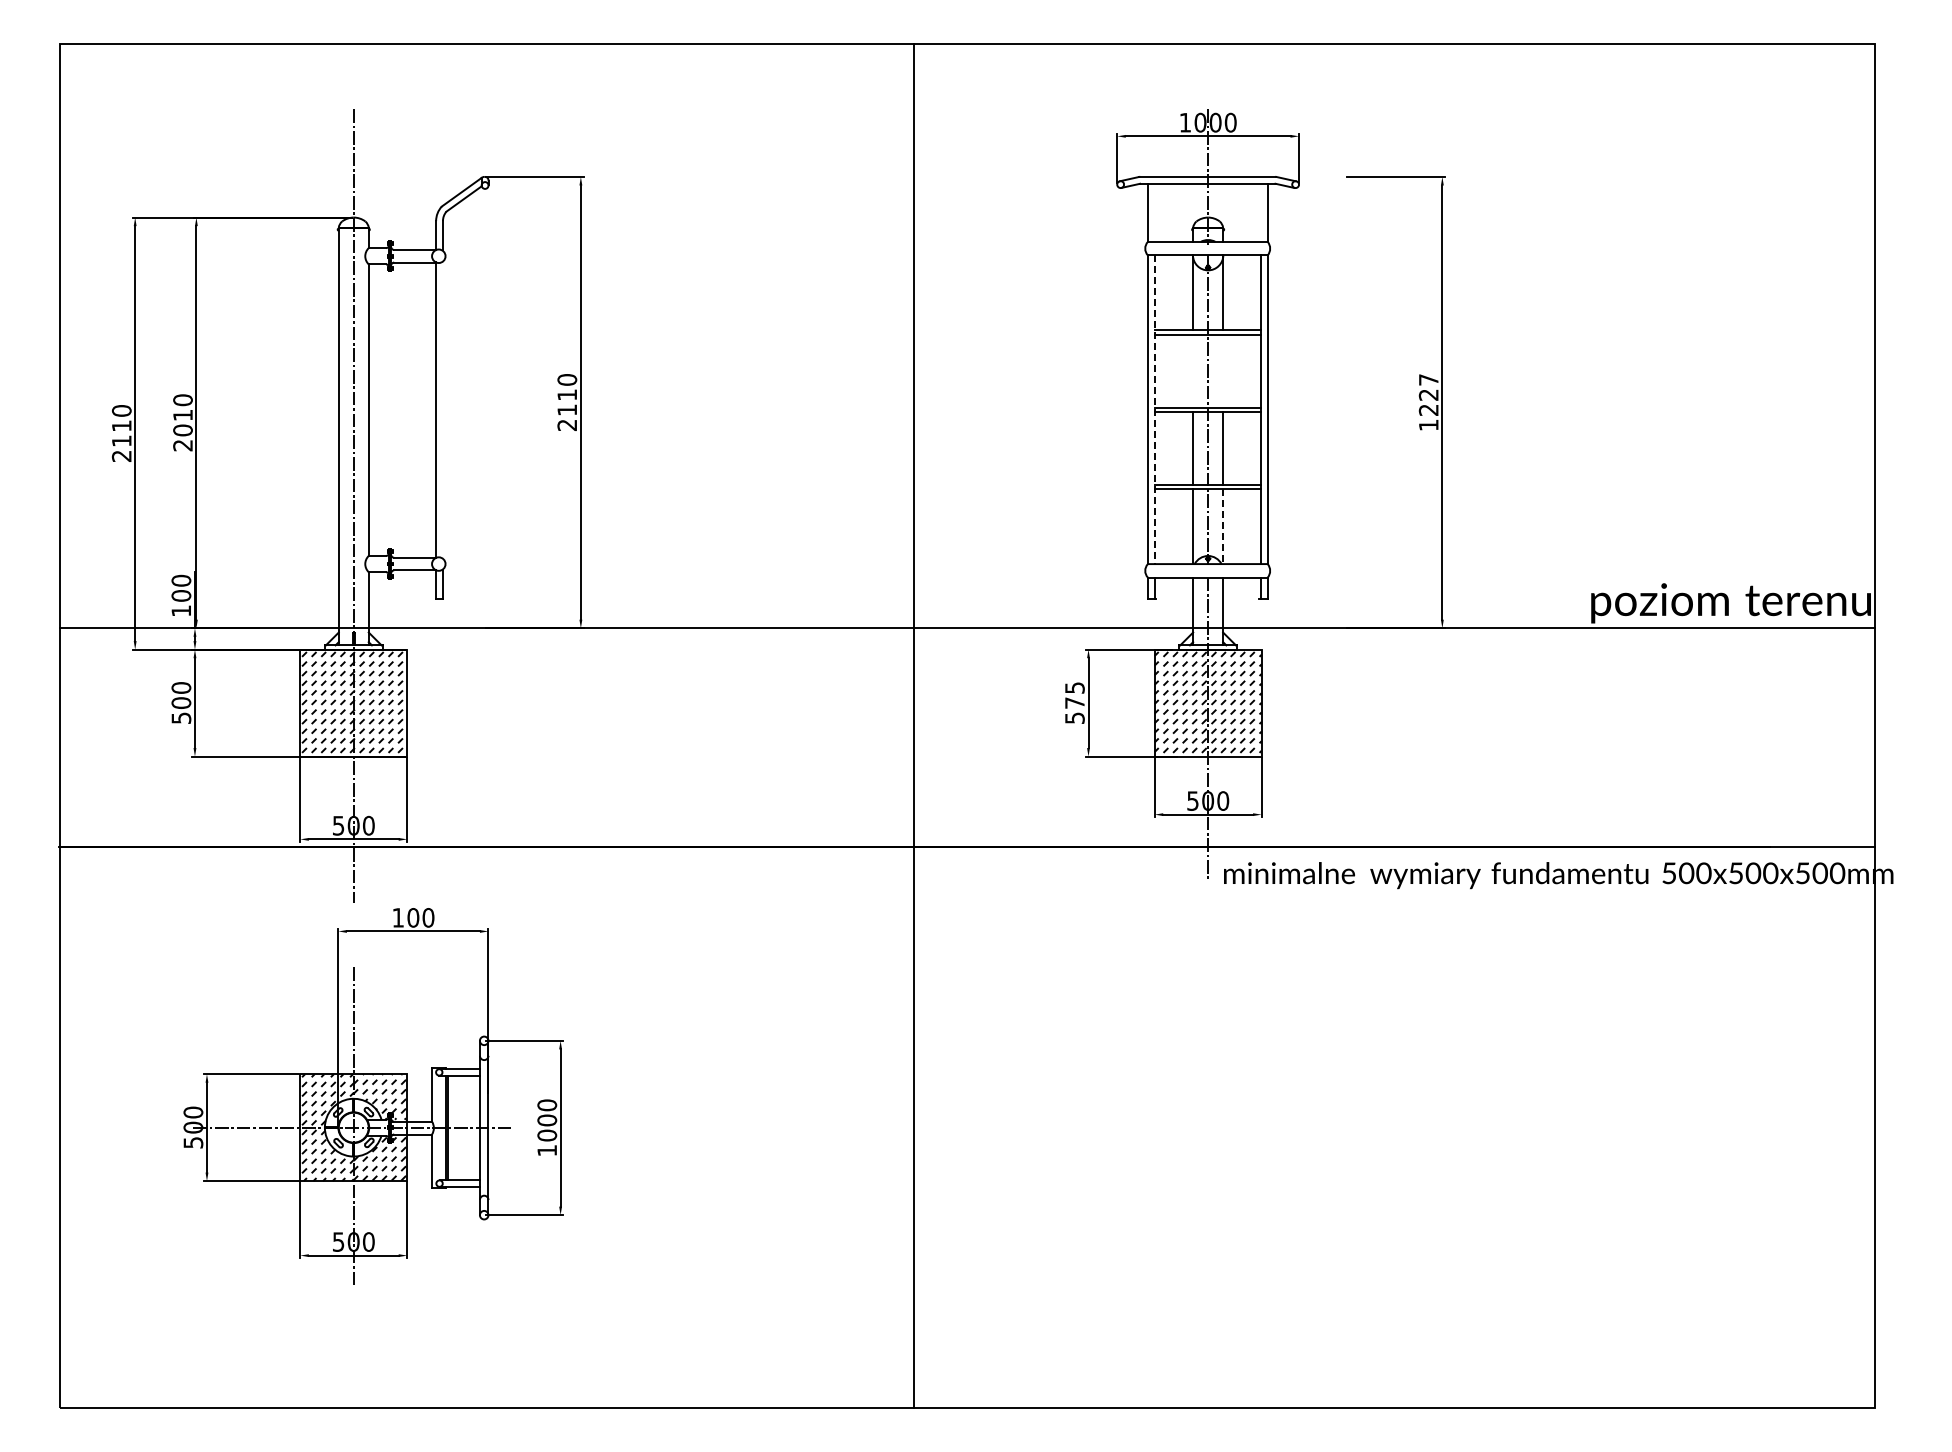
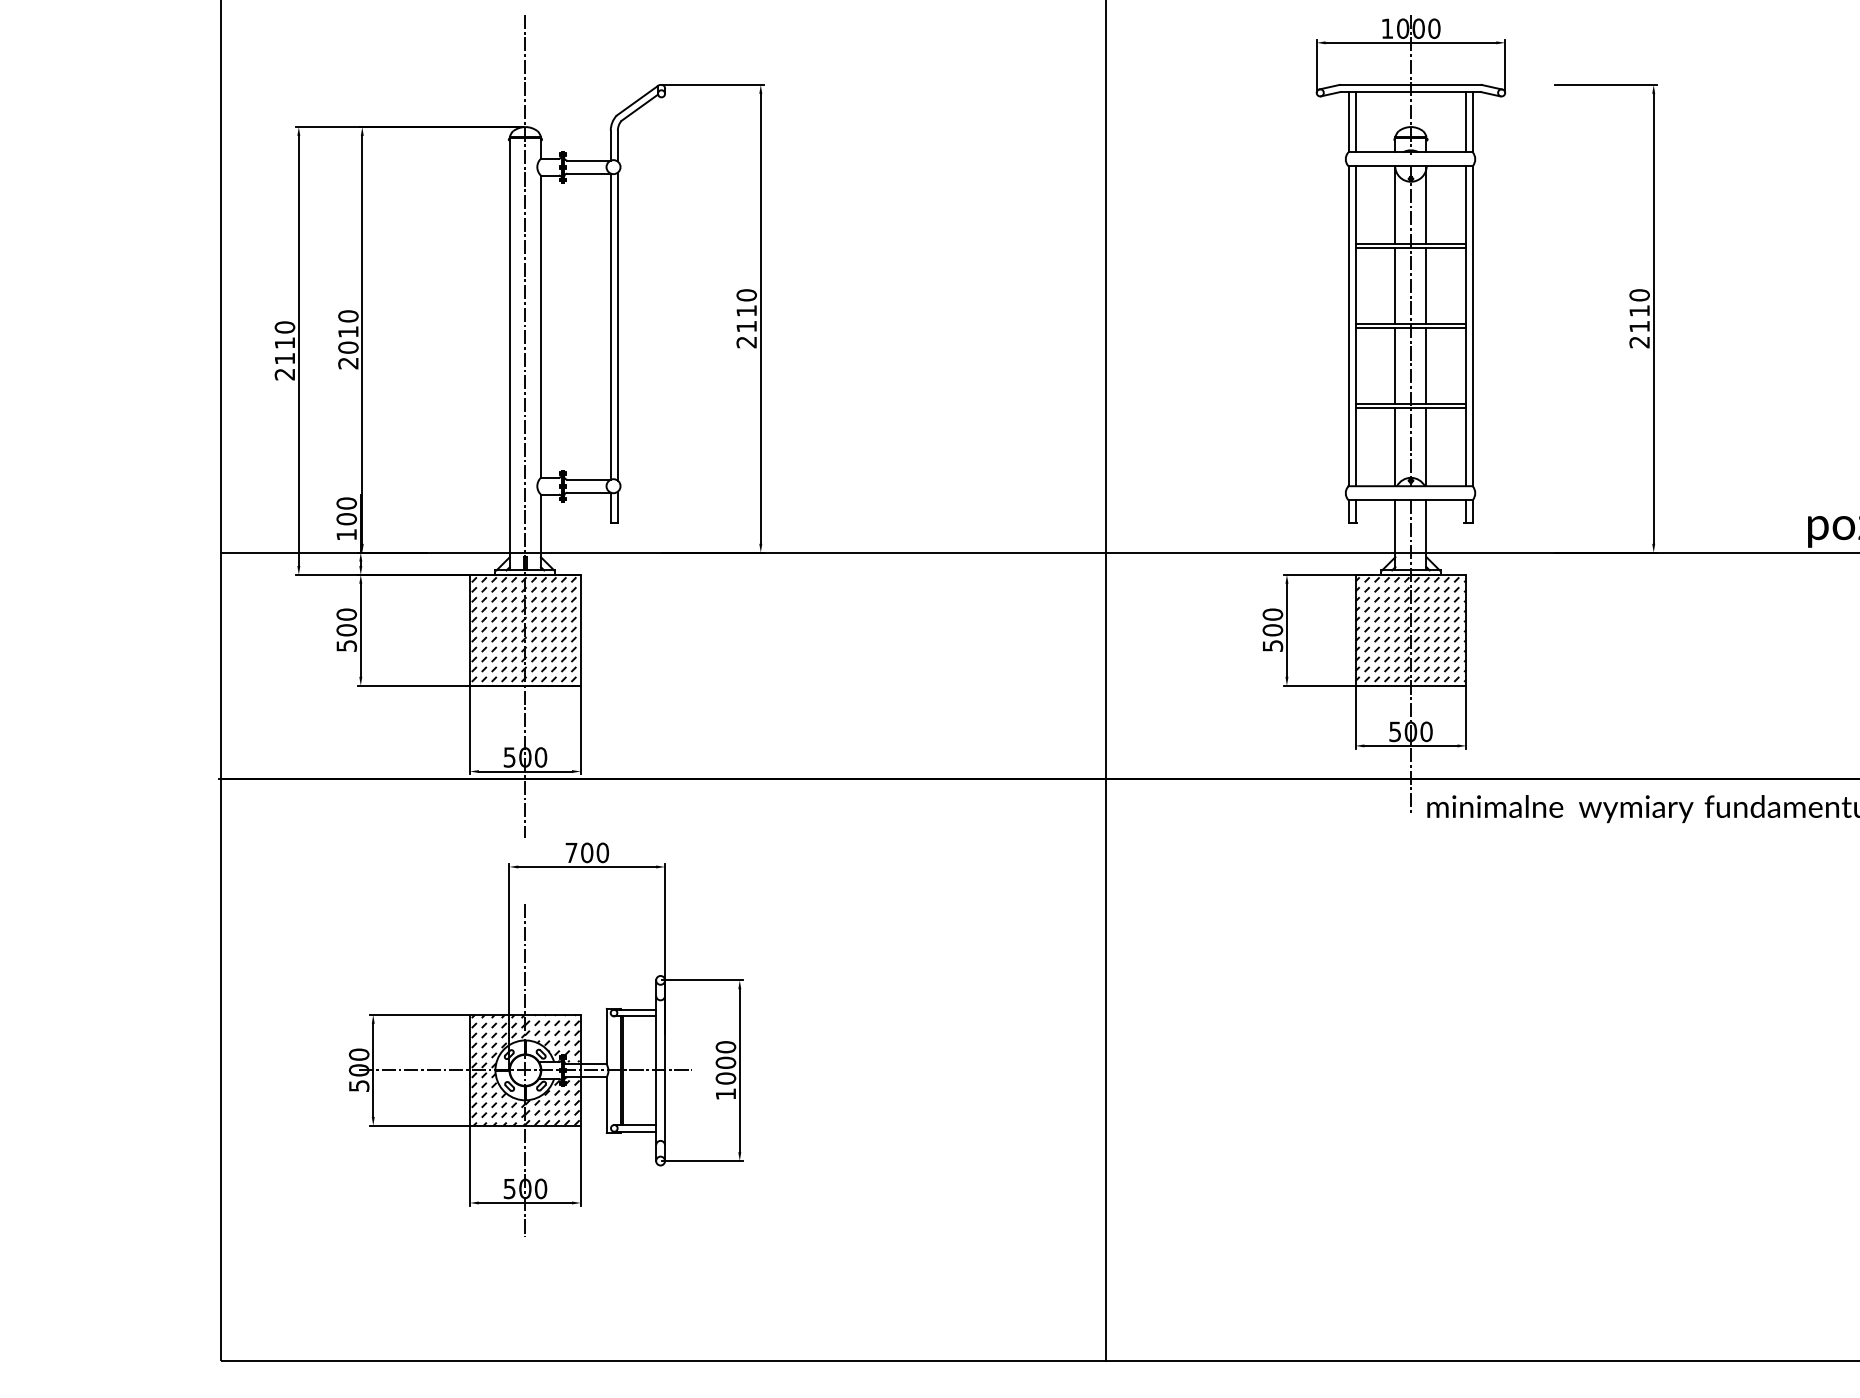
line: (1154, 212) -> (1355, 121), added
line: (1260, 212) -> (1465, 121), added
line: (1193, 370) -> (1395, 285), added
line: (1223, 370) -> (1426, 285), added
text: (1428, 402) -> (1639, 318), 1227 -> 2110
line: (442, 410) -> (617, 327), added
line: (1154, 410) -> (1355, 327), dashed -> solid
line: (1223, 526) -> (1426, 447), dashed -> solid
text: (1074, 695) -> (1272, 622), 575 -> 500
text: (397, 917) -> (570, 852), 100 -> 700

